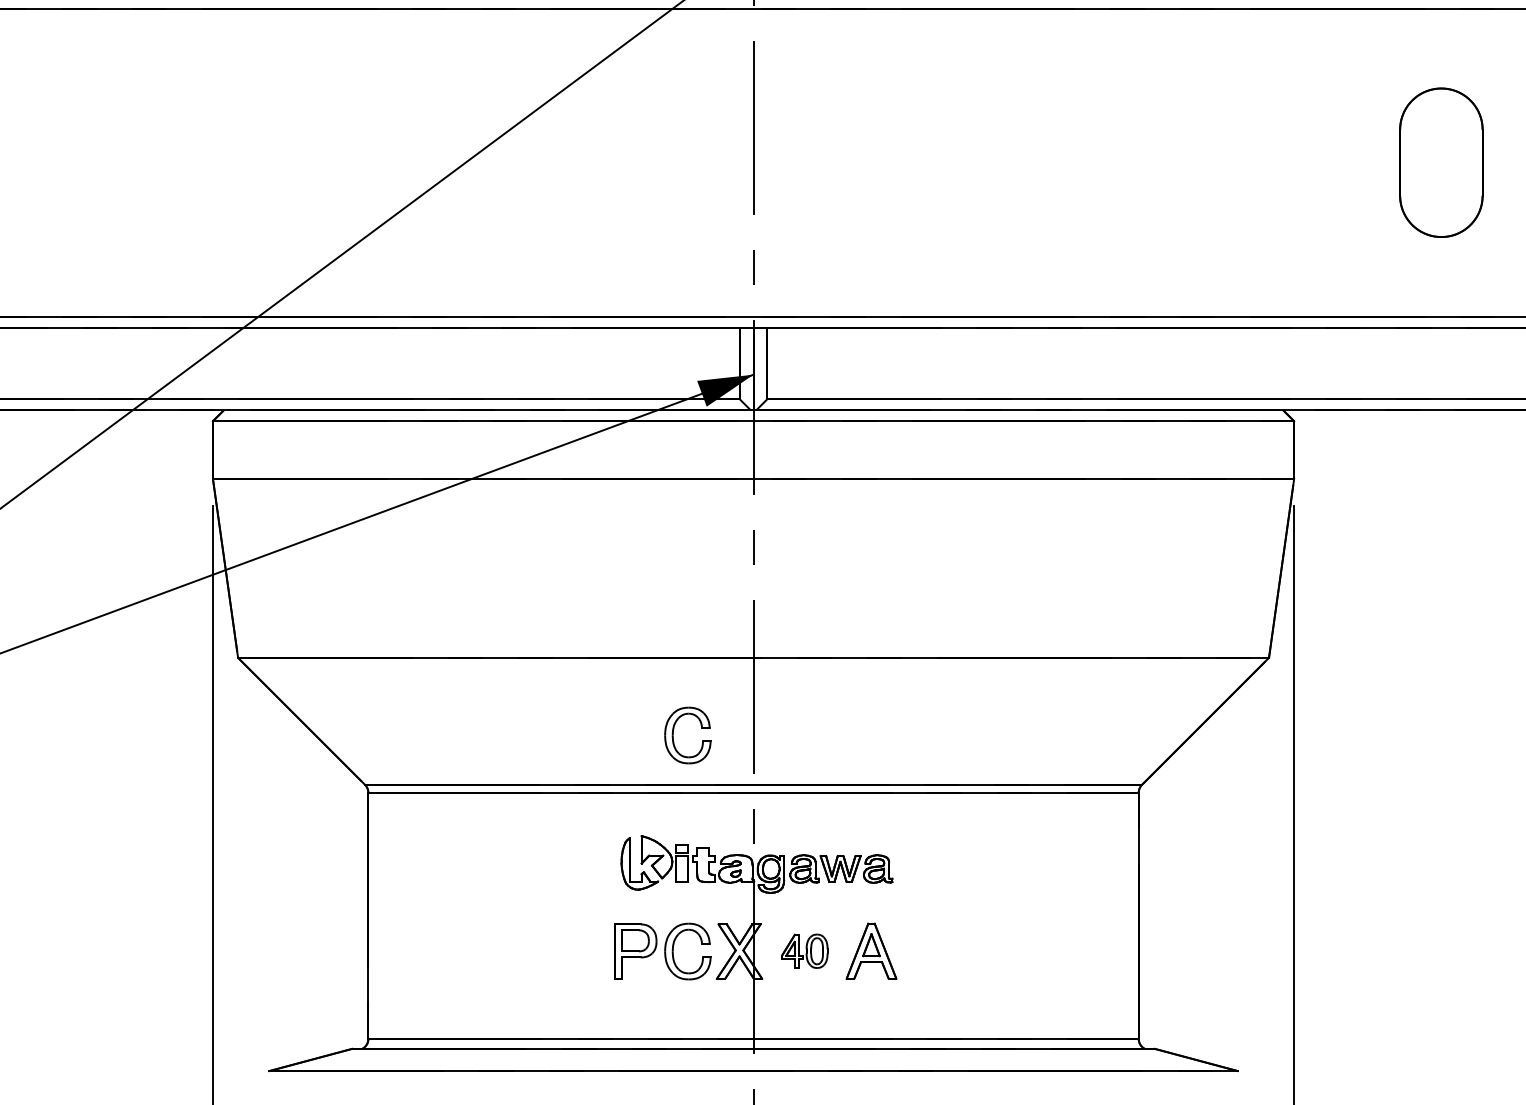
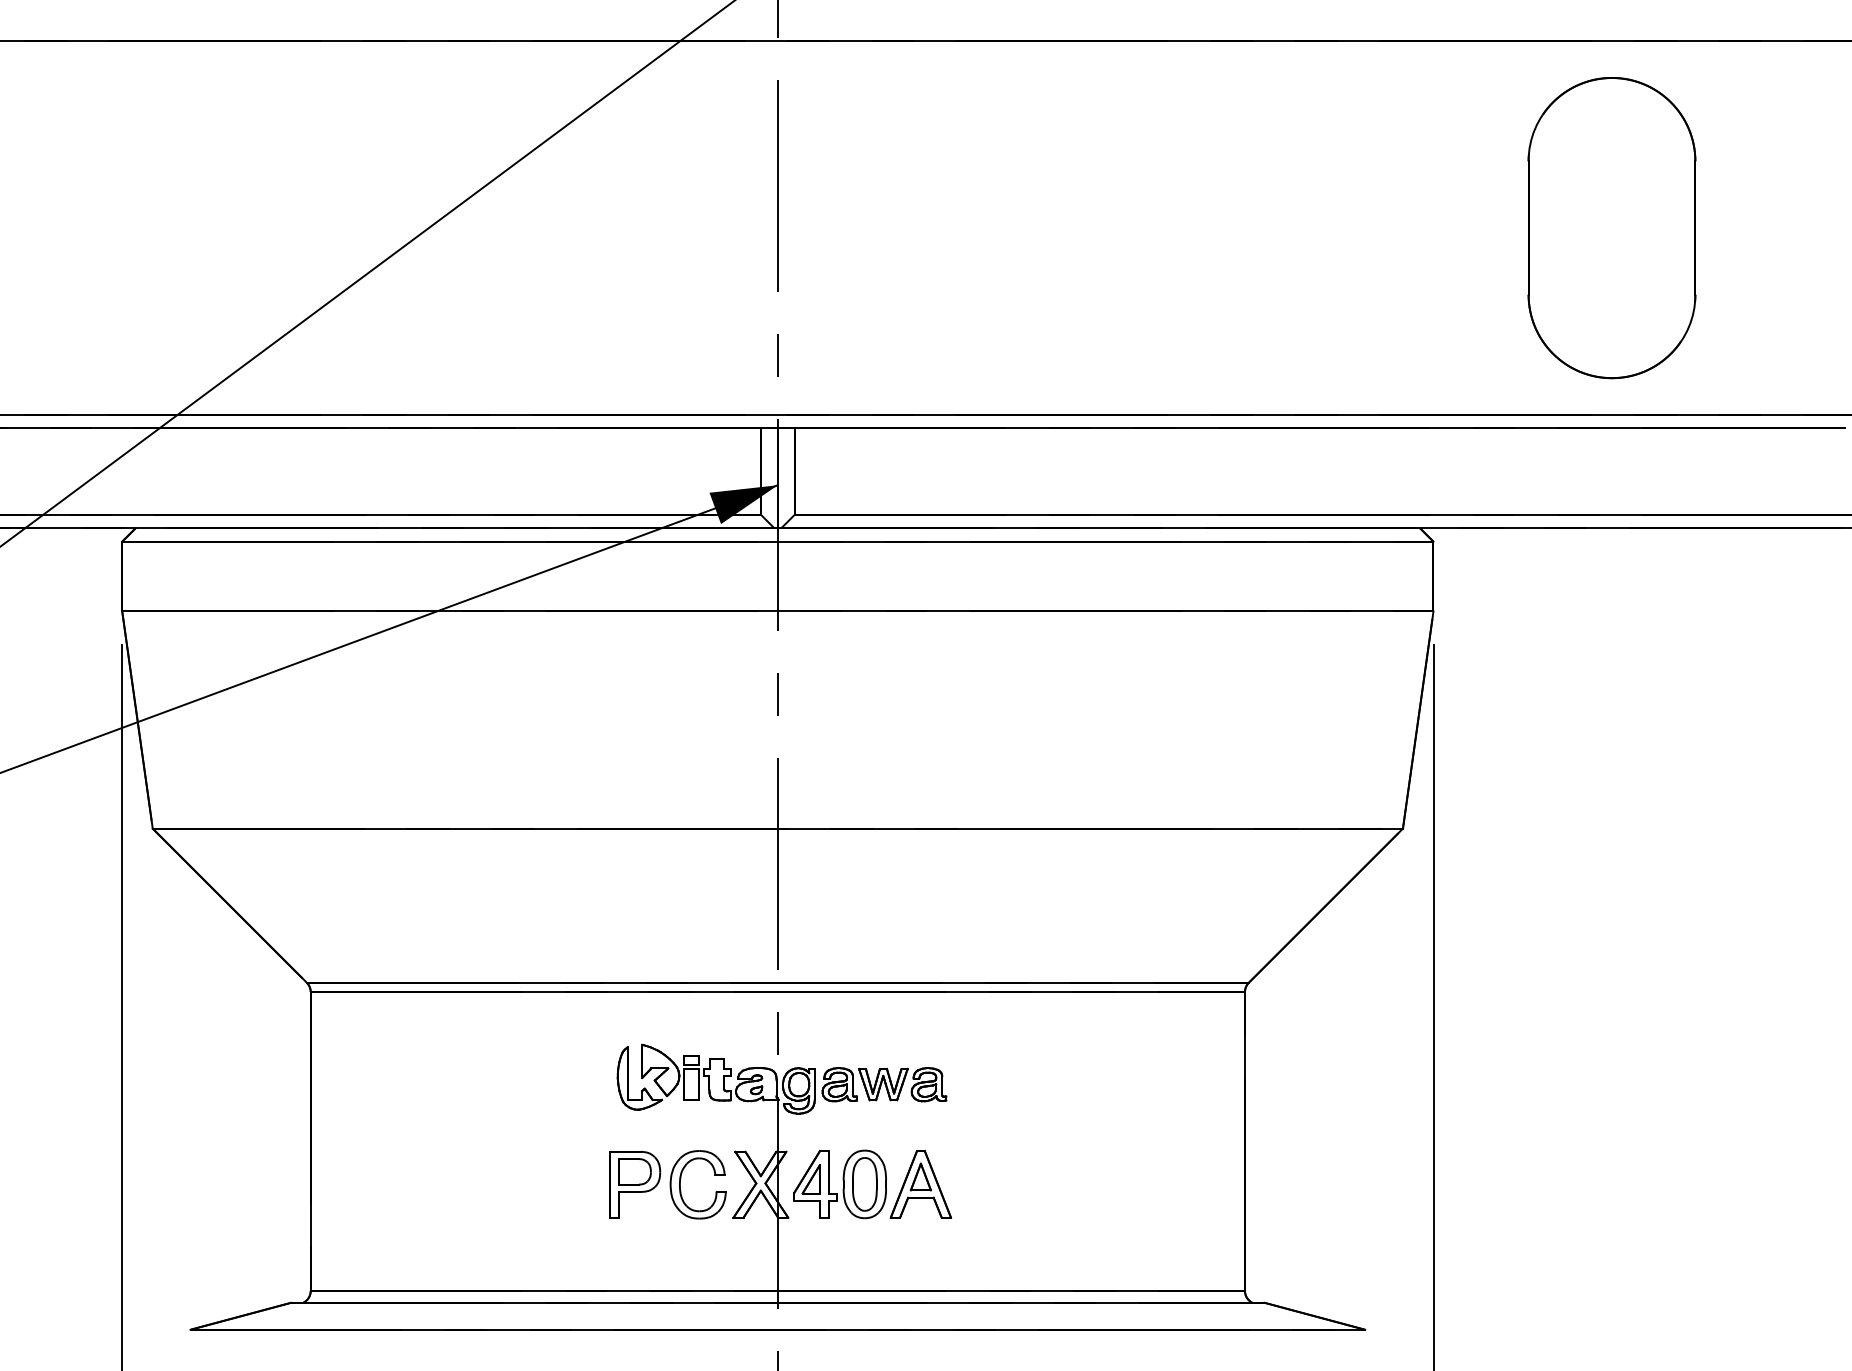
part: (1440, 163) -> (1611, 228), size x1.67
part: (674, 731) -> (681, 917), removed
part: (804, 951) -> (839, 1184), size x1.67

